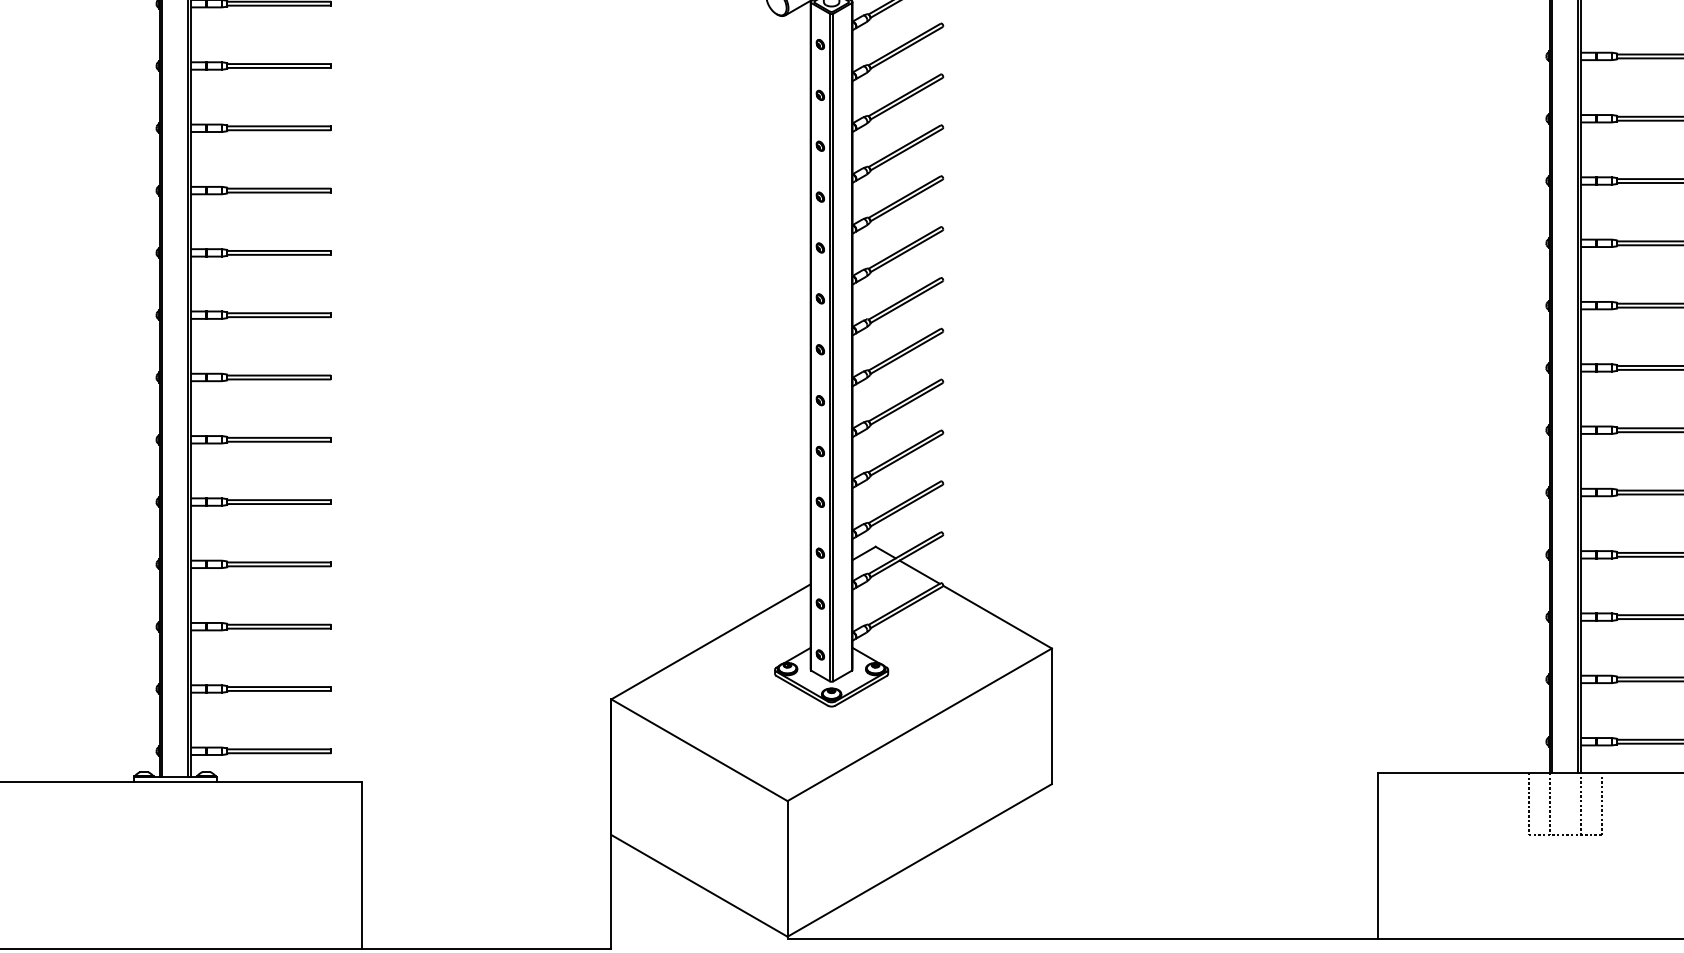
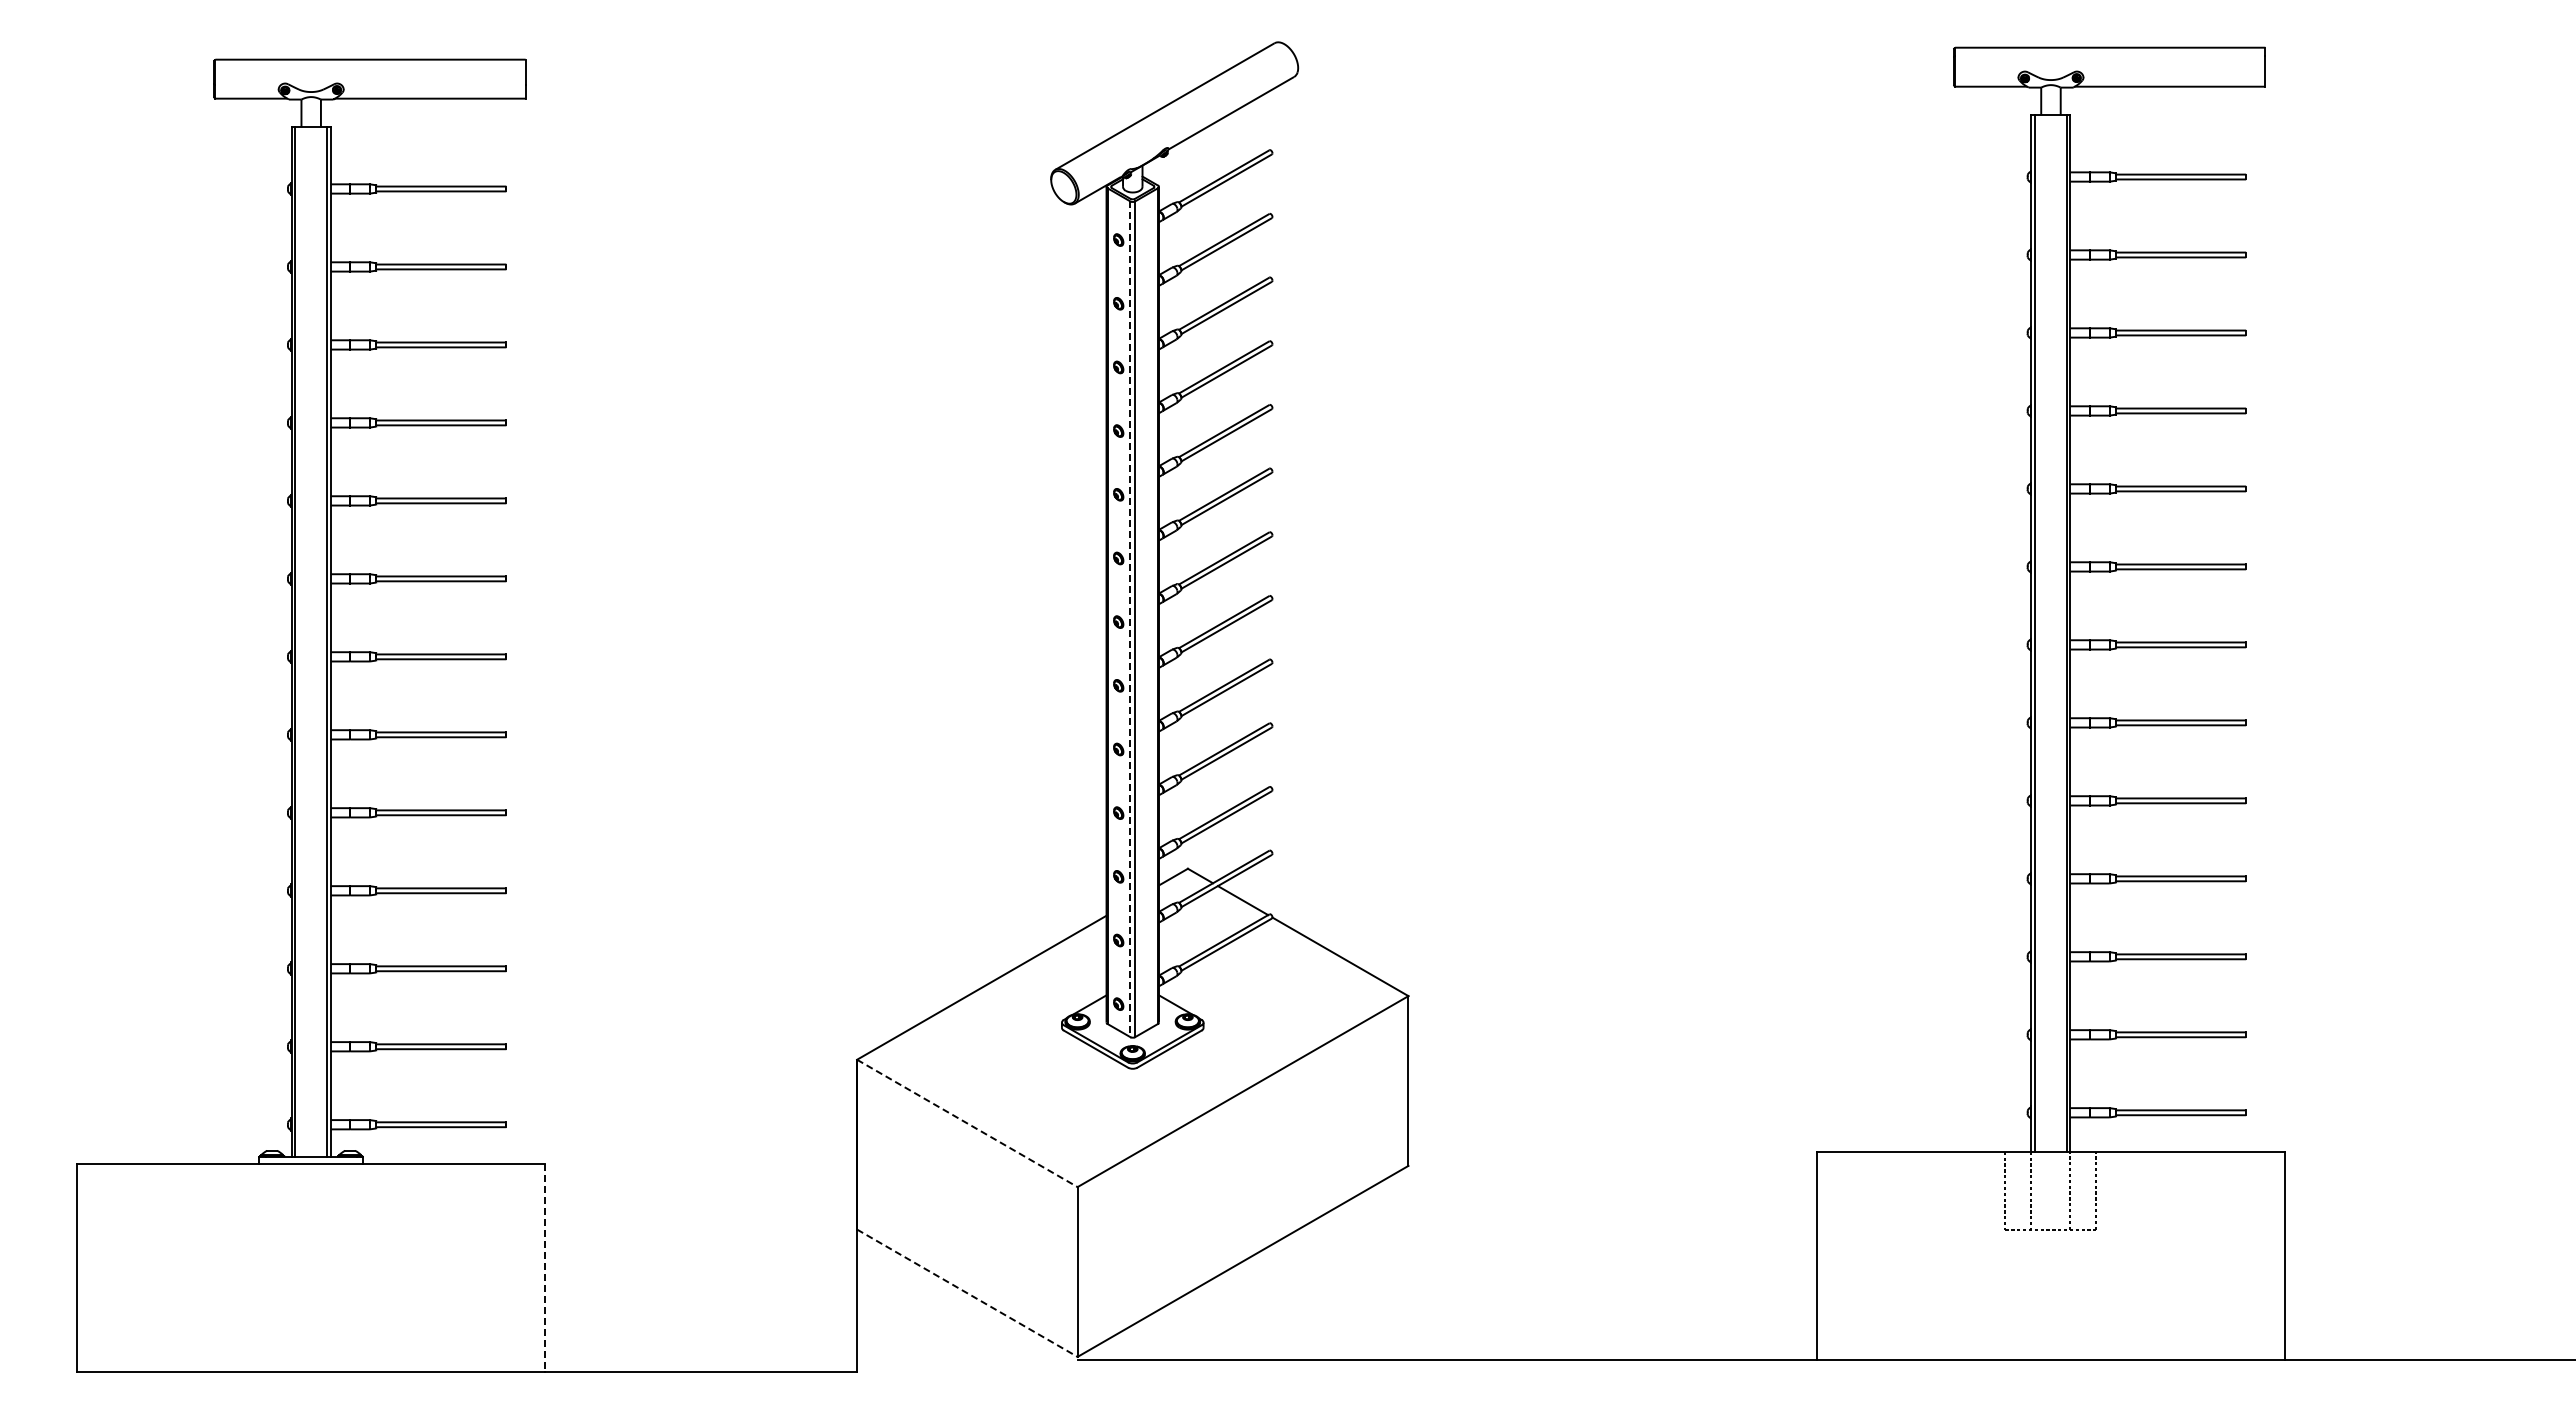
line: (829, 347) -> (1130, 619), solid -> dashed
line: (699, 750) -> (967, 1123), solid -> dashed
line: (362, 865) -> (545, 1267), solid -> dashed
line: (699, 886) -> (967, 1293), solid -> dashed

